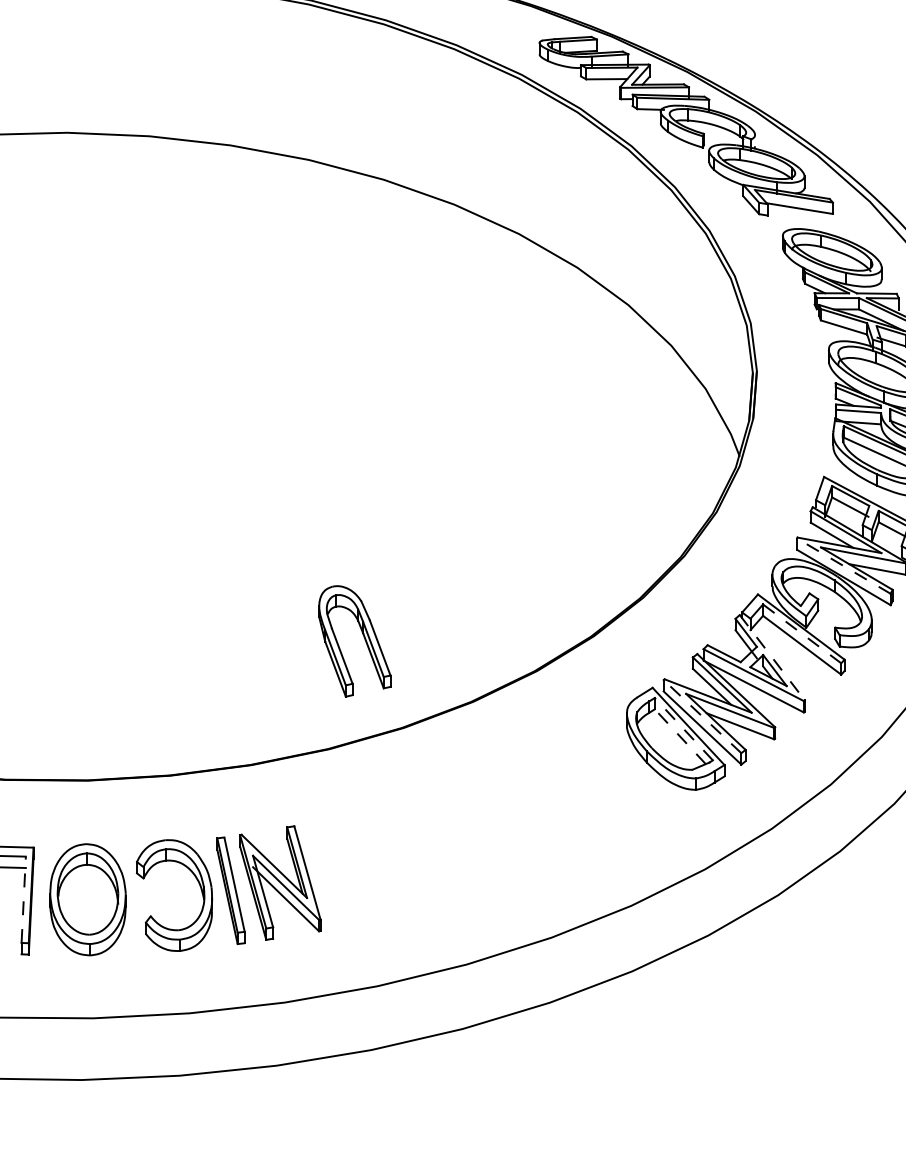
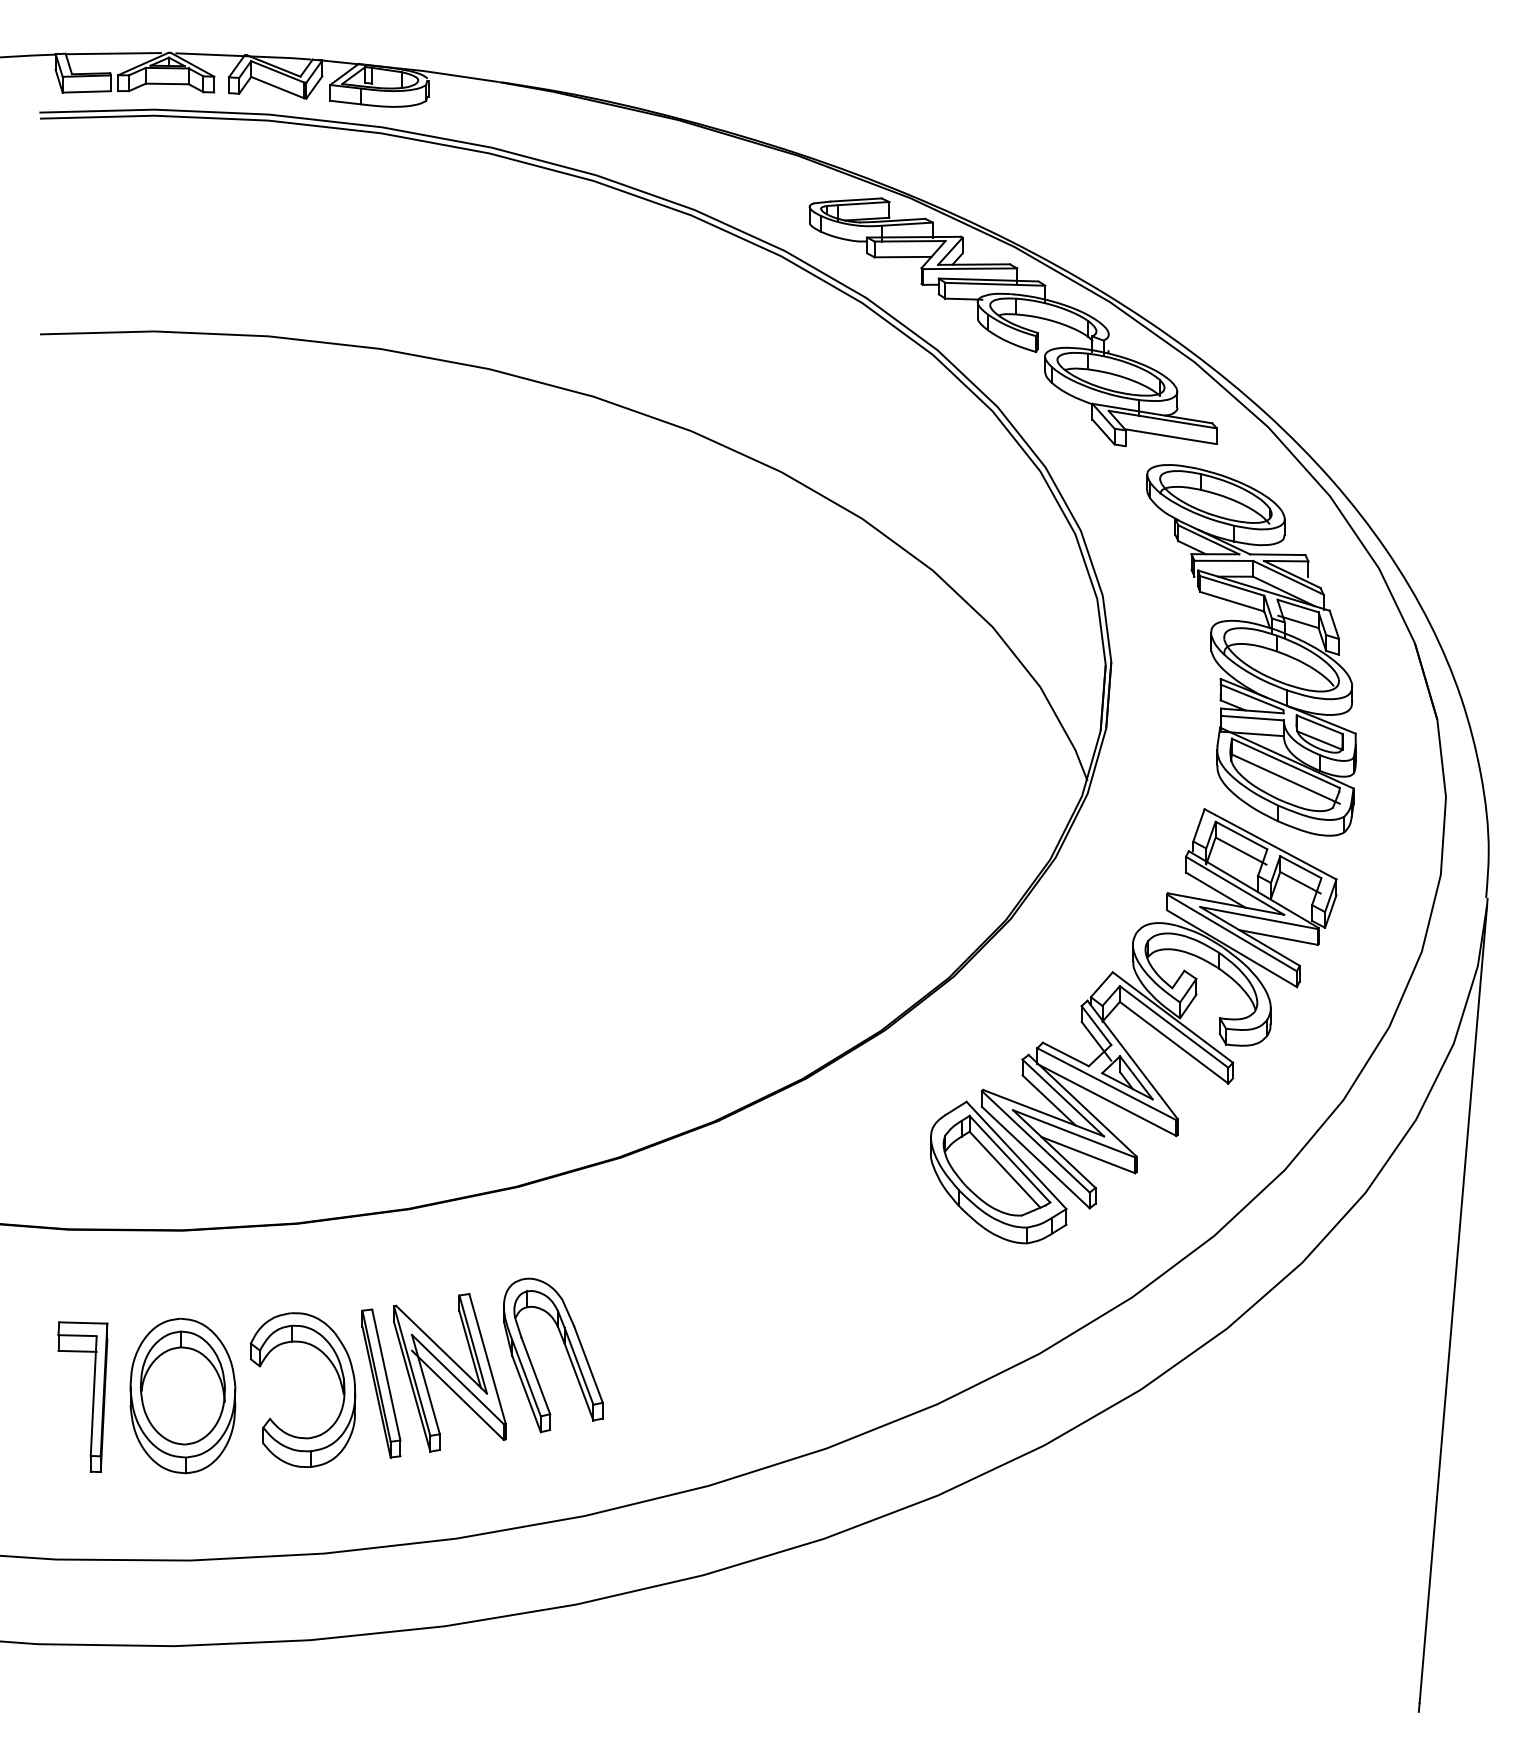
line: (843, 565) -> (1231, 932), dashed -> solid
line: (801, 633) -> (1173, 1026), dashed -> solid
part: (363, 637) -> (565, 1349), moved
line: (772, 658) -> (1132, 1060), dashed -> solid
line: (702, 716) -> (1035, 1141), dashed -> solid
line: (683, 728) -> (1009, 1158), dashed -> solid
line: (680, 736) -> (1005, 1169), dashed -> solid
line: (23, 899) -> (93, 1395), dashed -> solid

